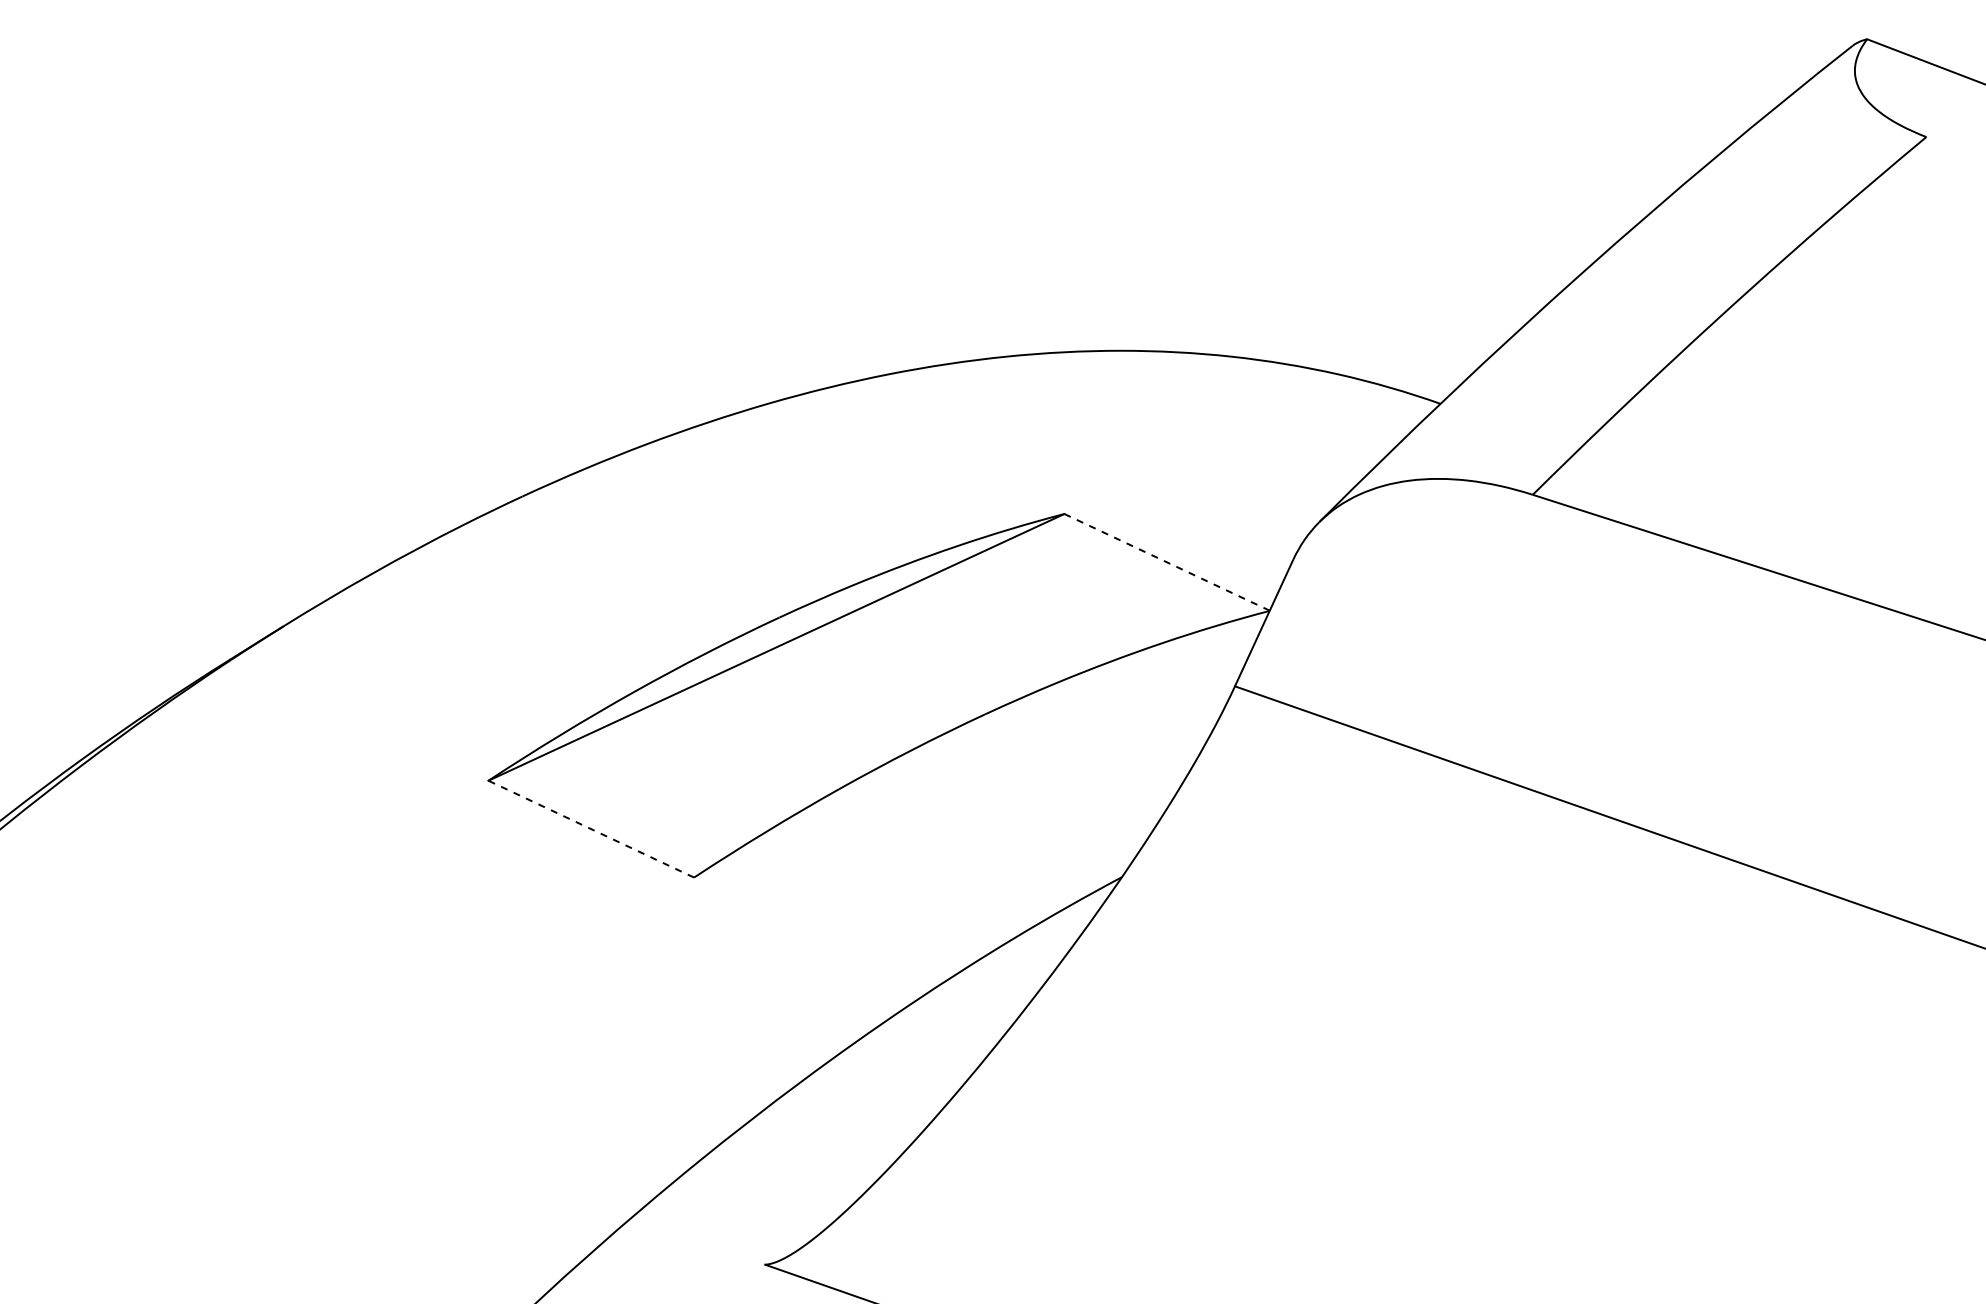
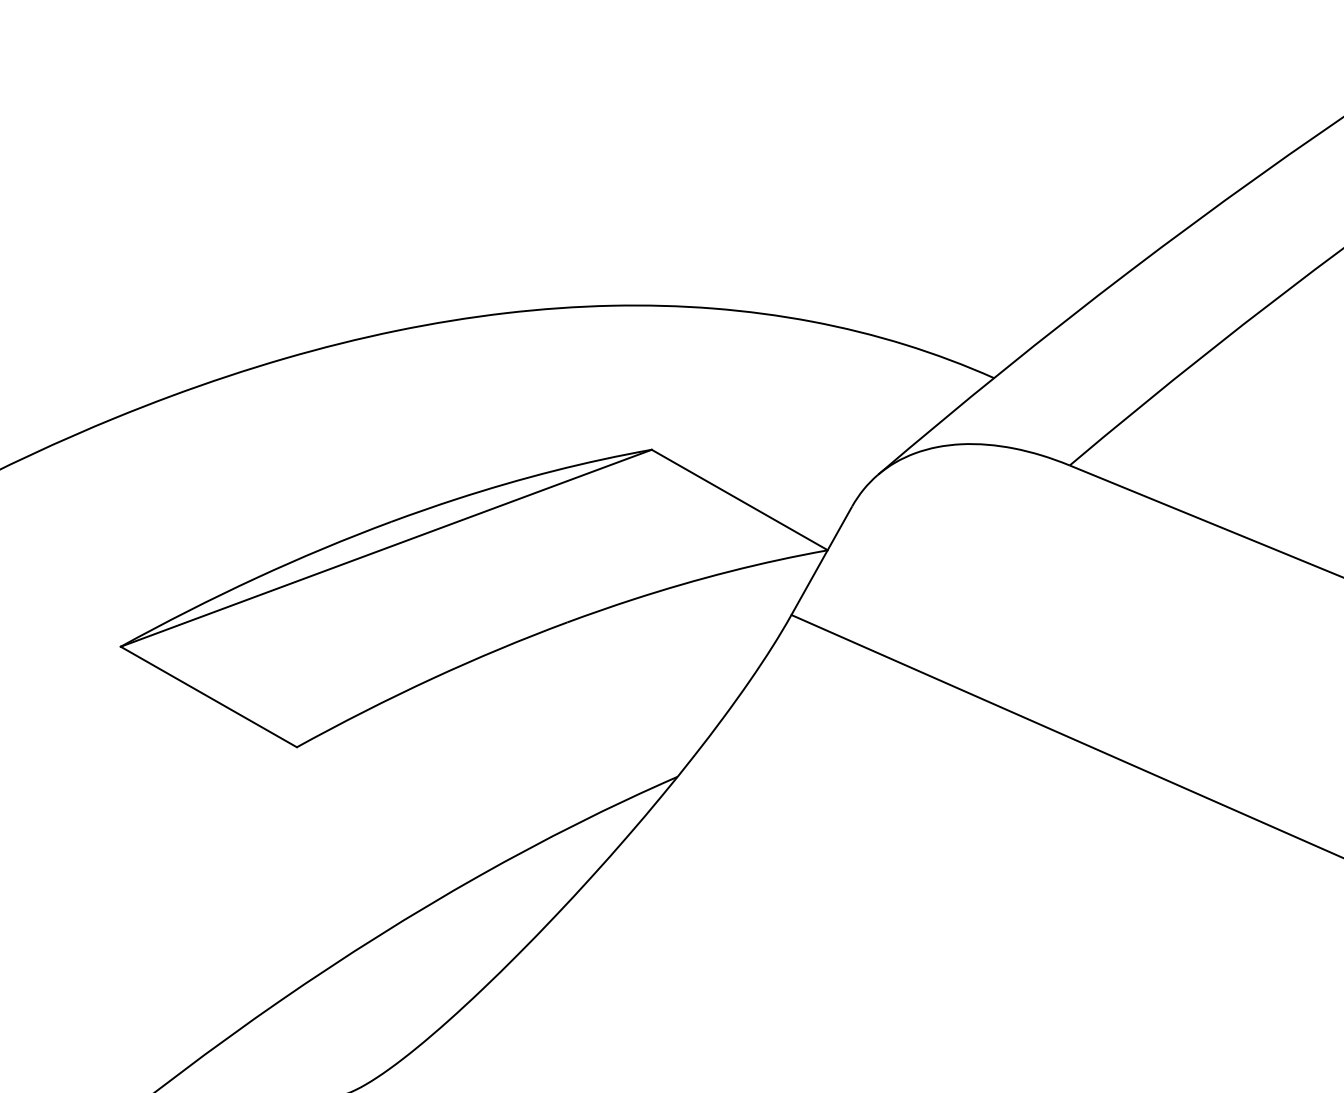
line: (1167, 562) -> (740, 500), dashed -> solid
line: (591, 829) -> (209, 697), dashed -> solid

